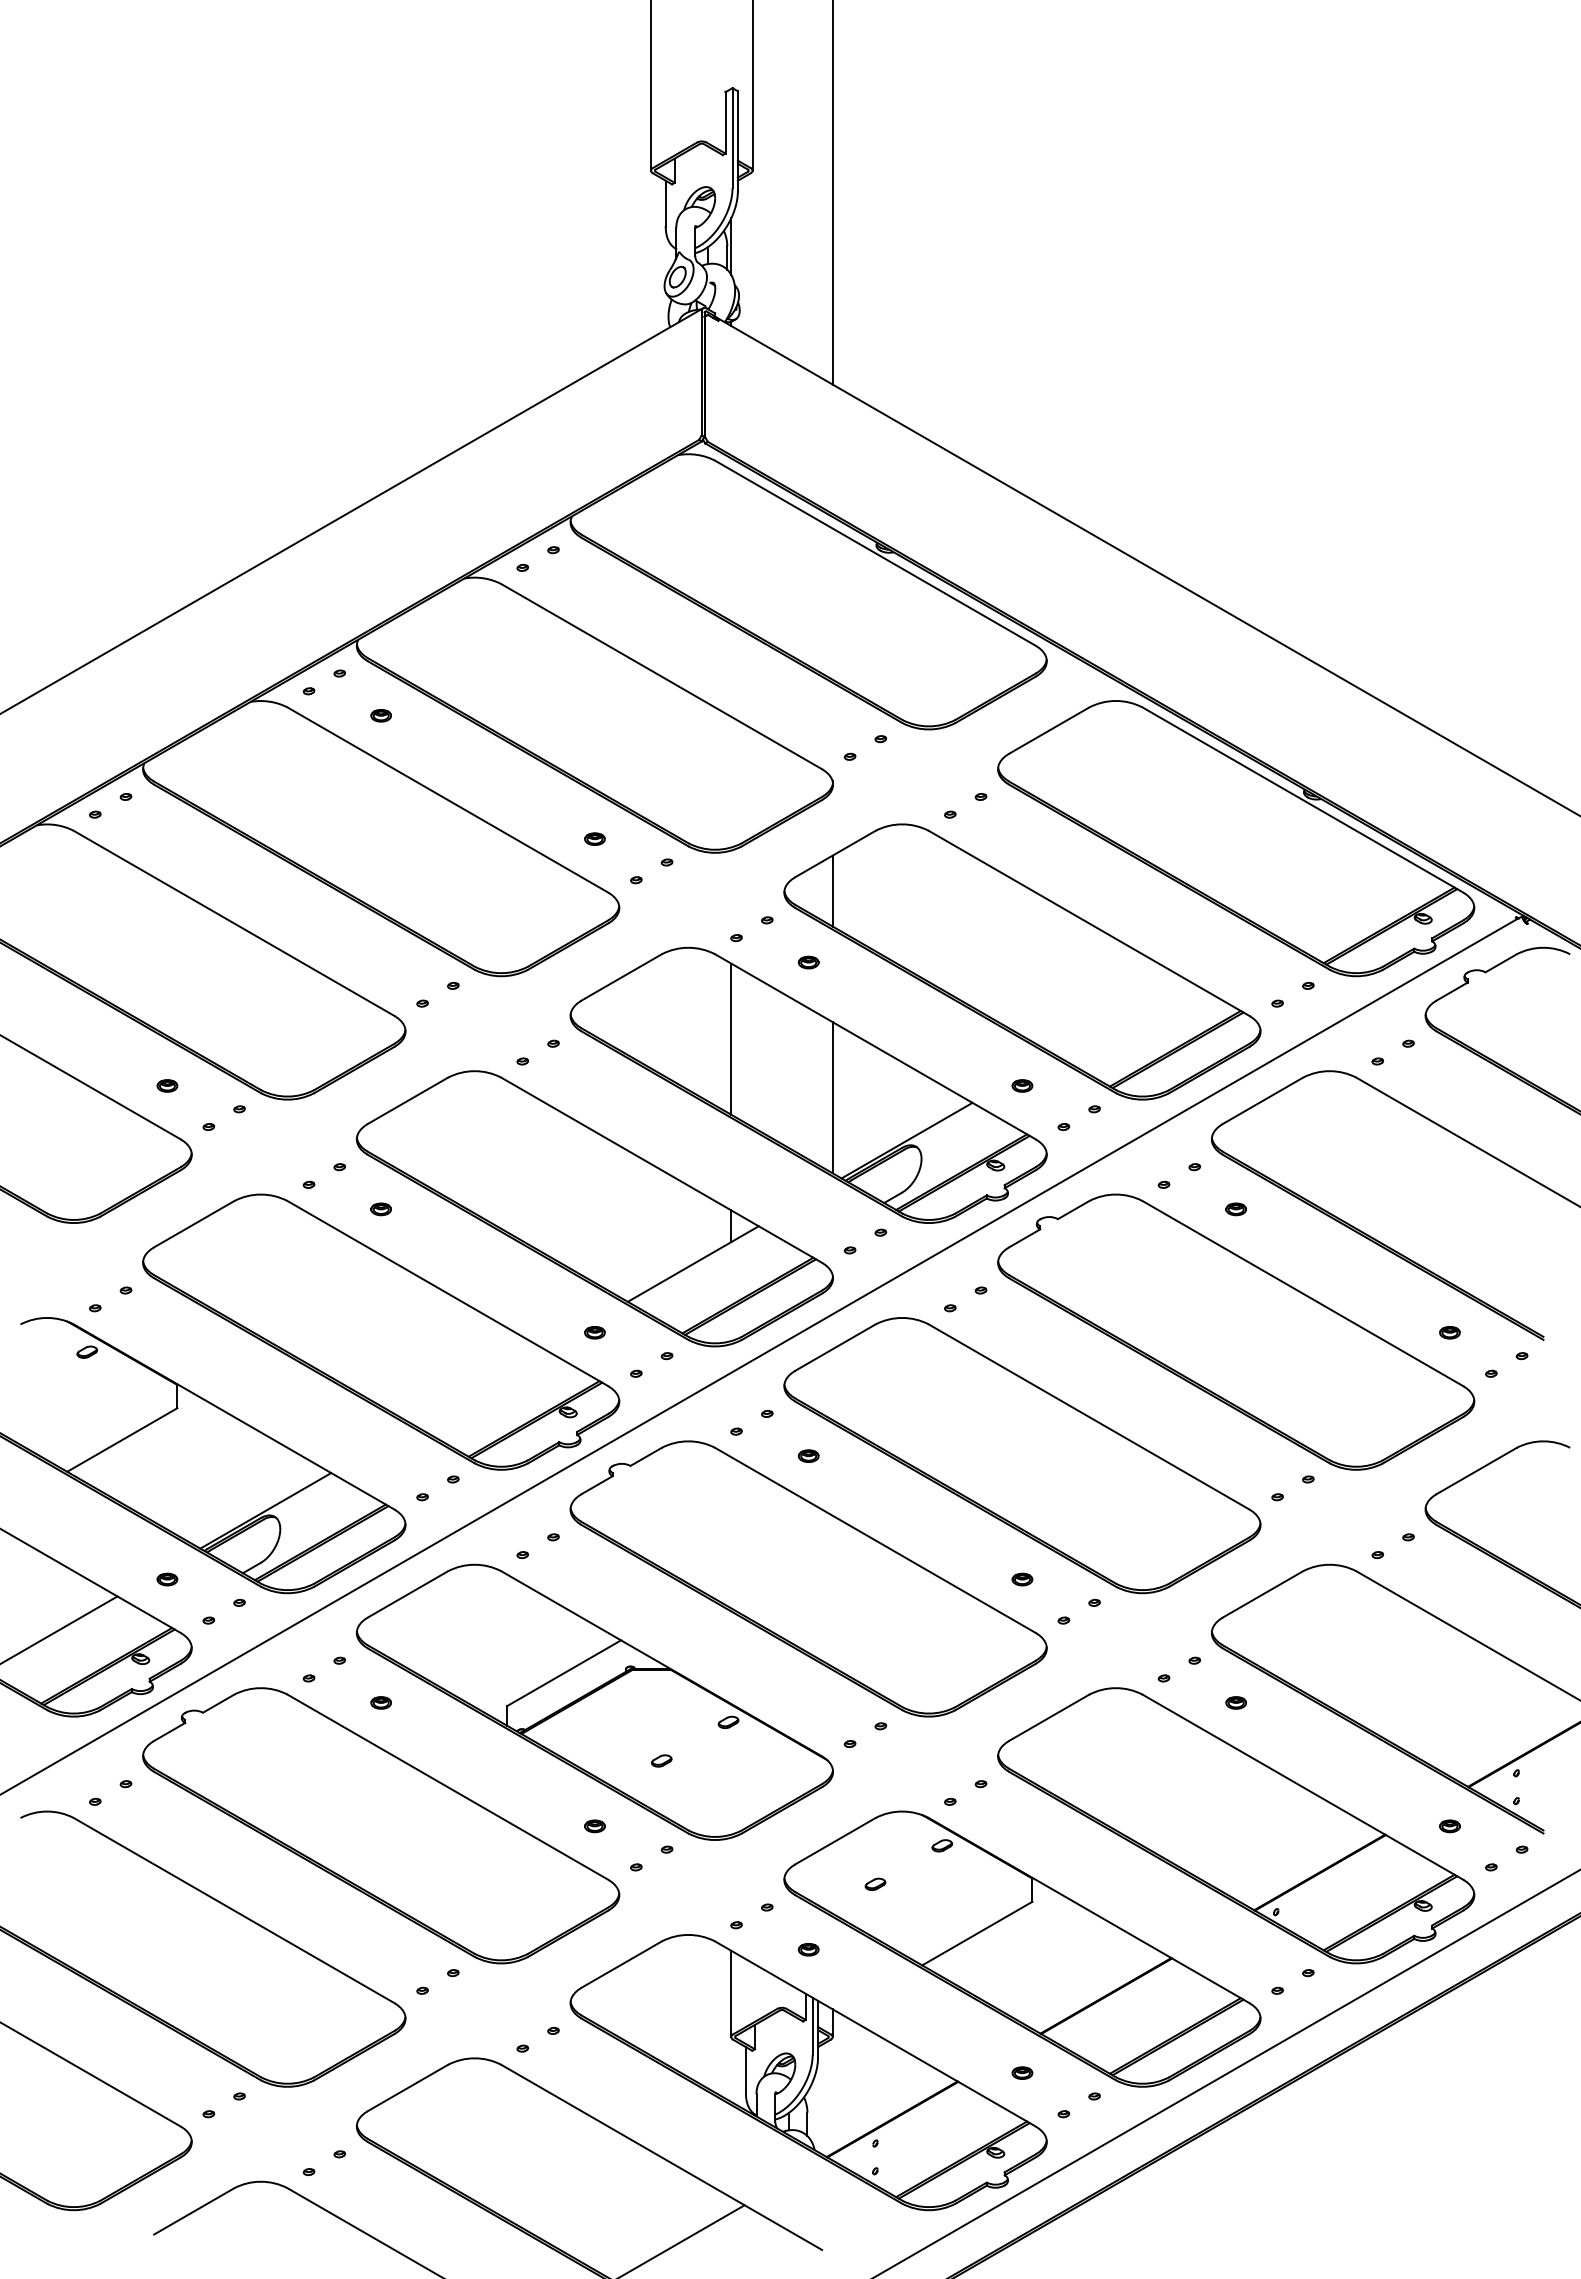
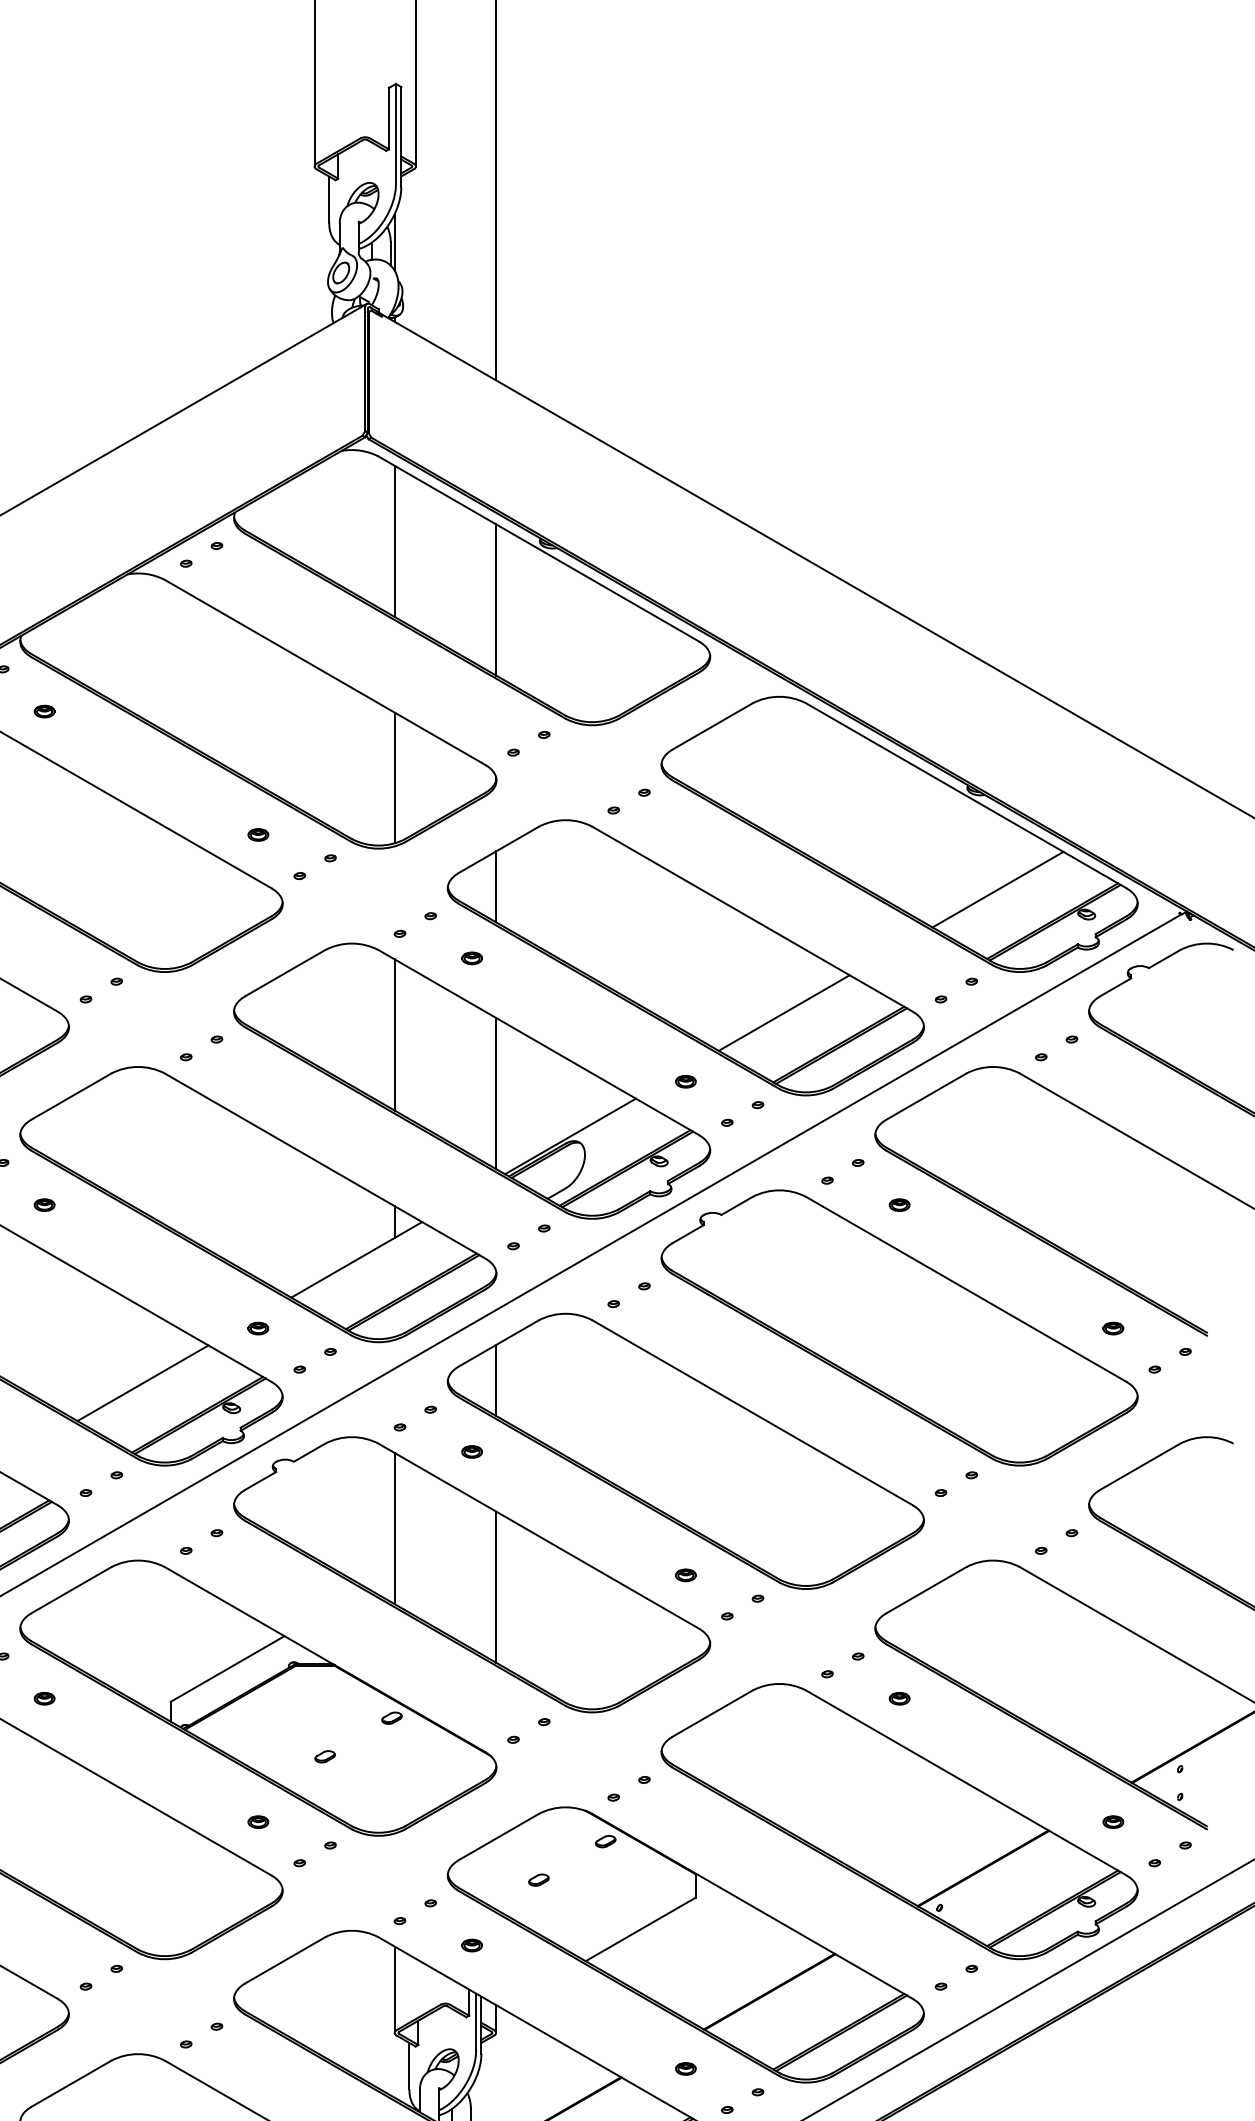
line: (731, 545) -> (394, 541), added
line: (832, 603) -> (495, 599), added
line: (731, 781) -> (394, 777), added
line: (1334, 893) -> (997, 889), added
line: (1120, 1017) -> (783, 1013), added
line: (832, 1384) -> (495, 1380), added
line: (479, 1387) -> (142, 1383), added
line: (731, 1532) -> (394, 1528), added
line: (832, 1590) -> (495, 1586), added

